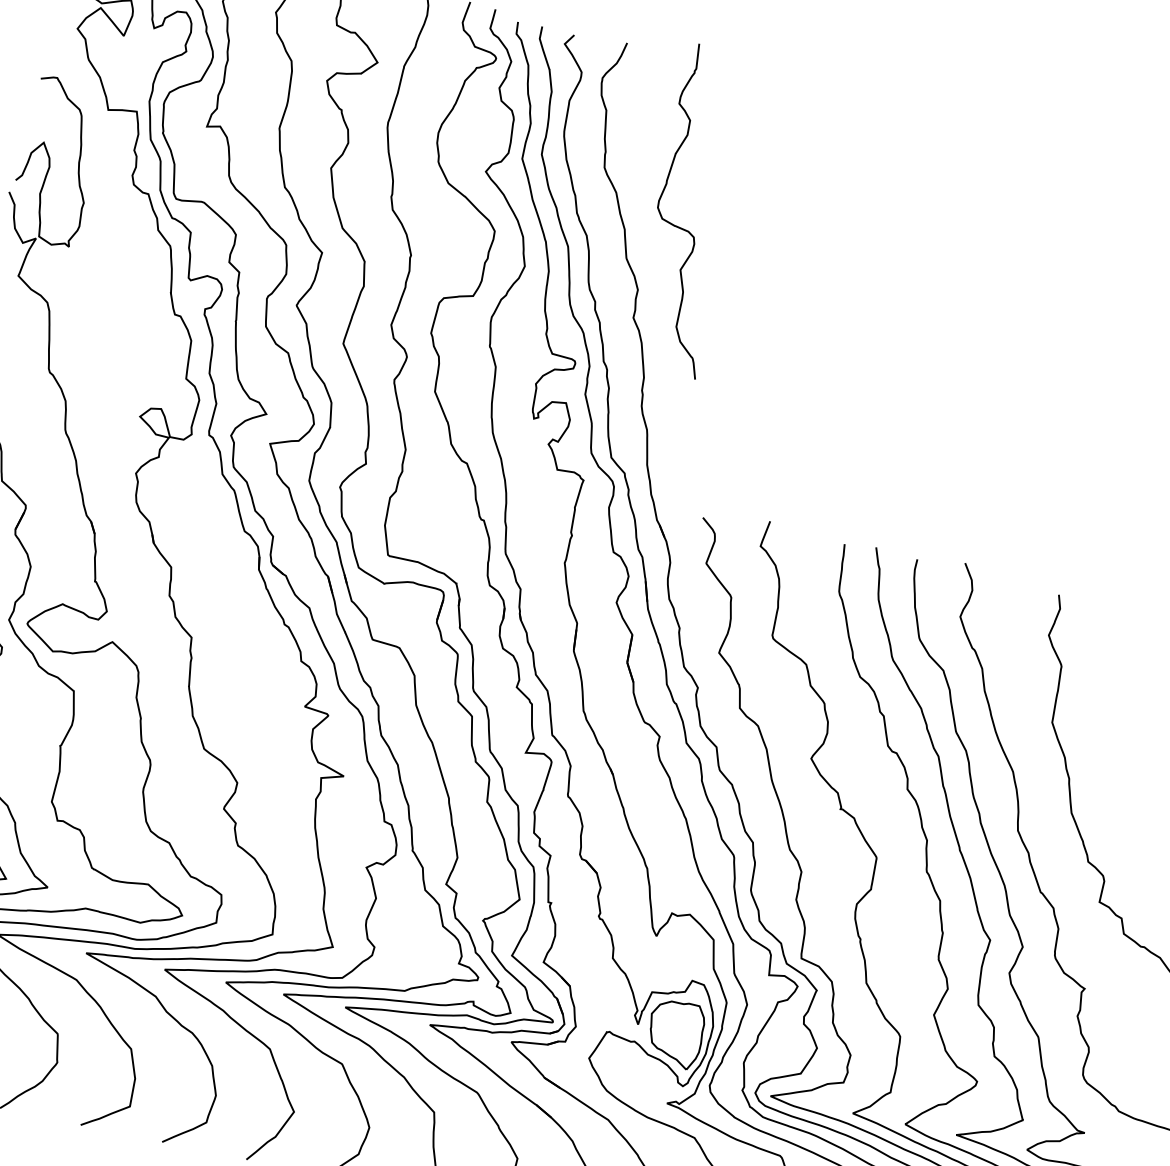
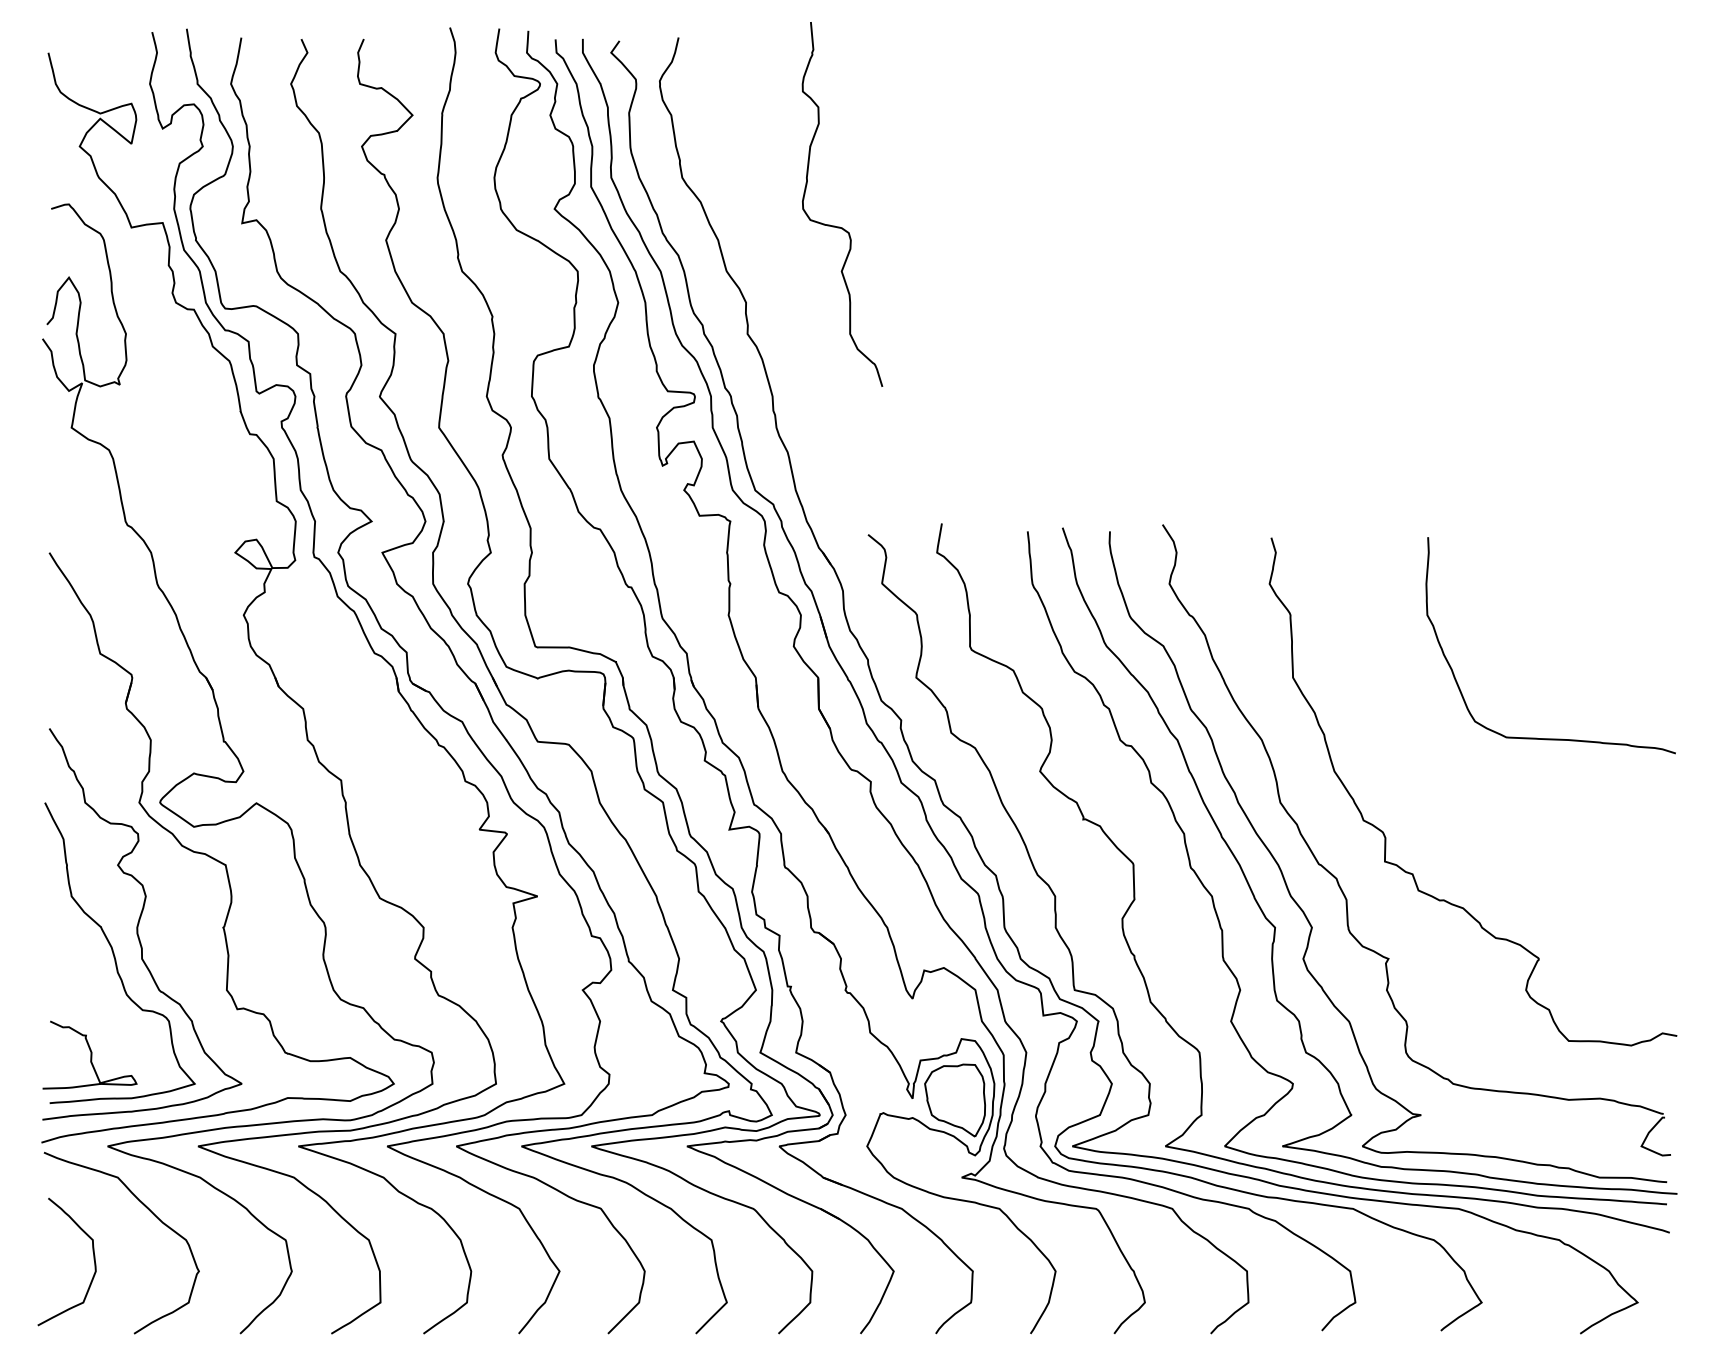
curve: (683, 228) -> (835, 225), moved

